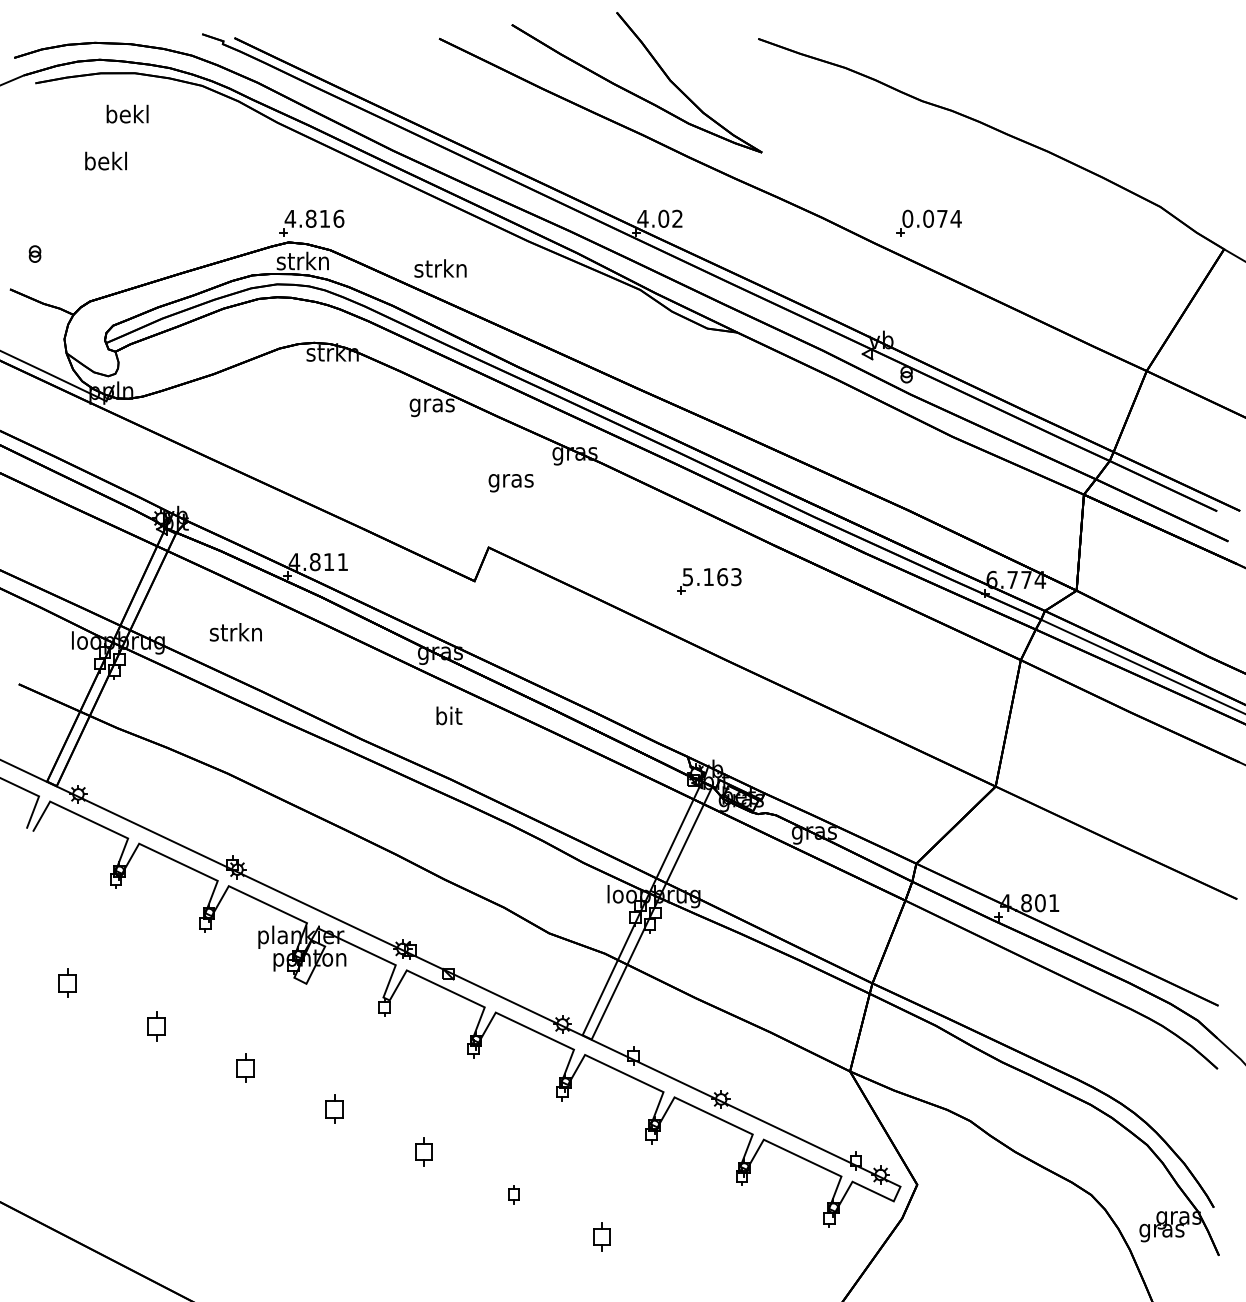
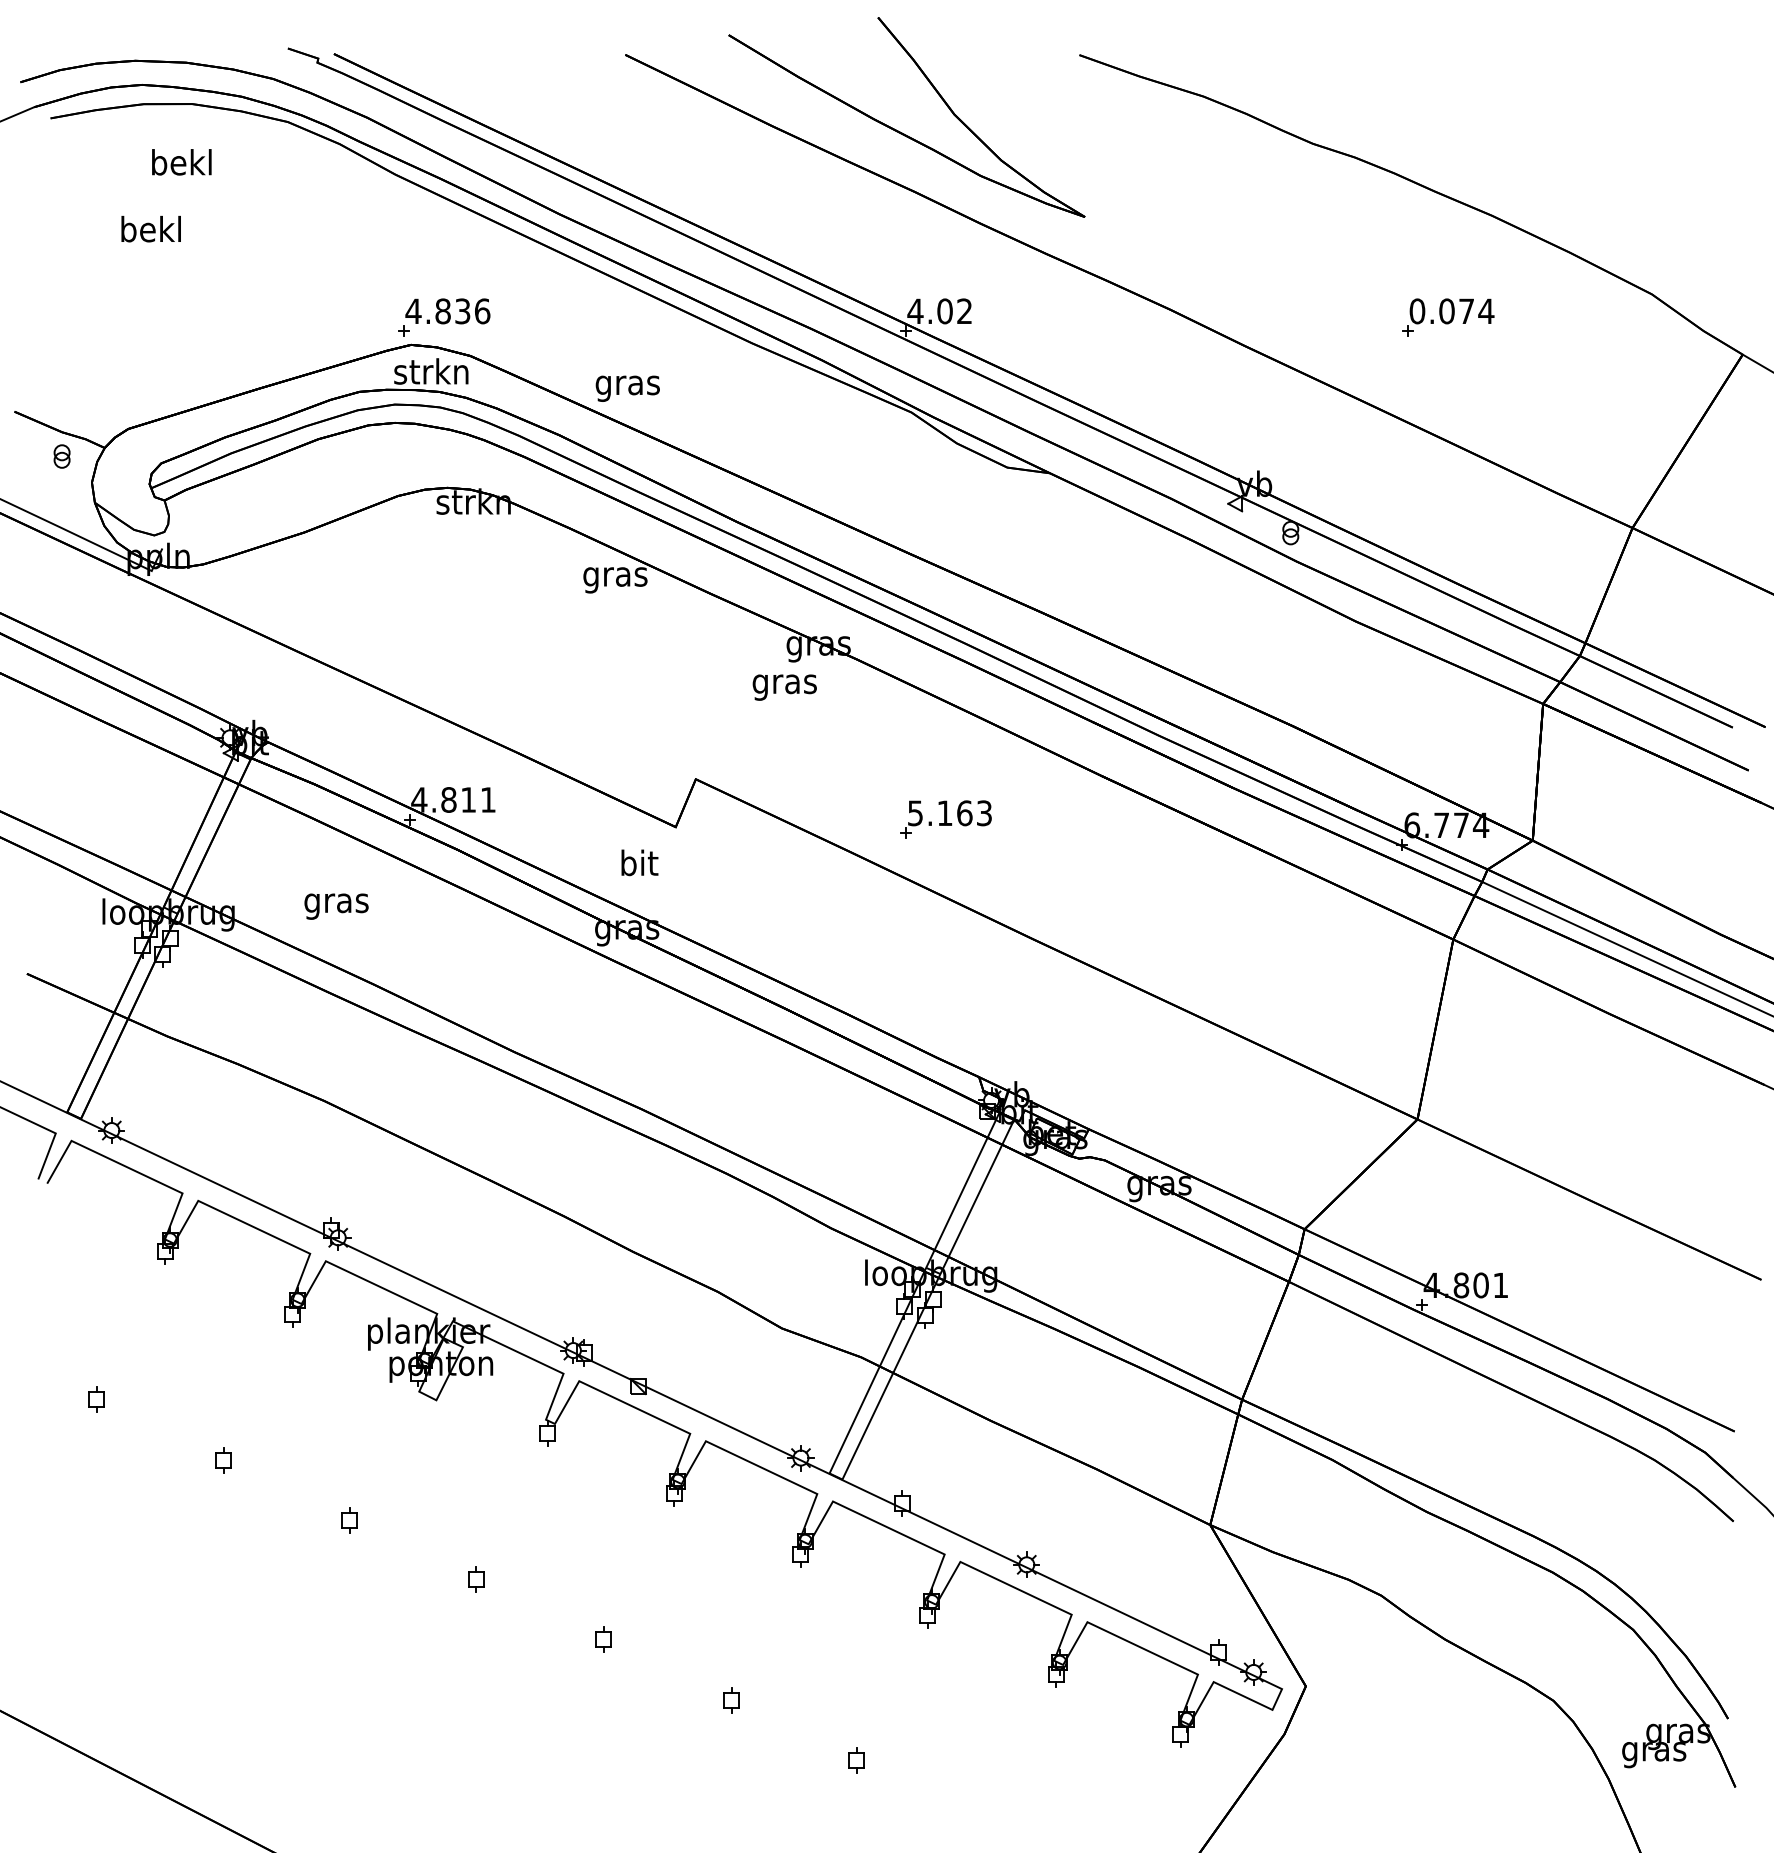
text: (324, 218) -> (462, 311), 4.816 -> 4.836
part: (929, 223) -> (1448, 317), moved
part: (34, 254) -> (61, 456), moved
text: (440, 270) -> (627, 384), strkn -> gras
text: (510, 483) -> (784, 687), moved
part: (709, 581) -> (945, 819), moved
text: (235, 634) -> (335, 902), strkn -> gras
text: (449, 715) -> (639, 862), moved
part: (67, 983) -> (96, 1399), size x0.62
part: (156, 1026) -> (223, 1460), size x0.62
part: (245, 1068) -> (349, 1520), size x0.62
part: (334, 1109) -> (476, 1579), size x0.62
part: (423, 1151) -> (603, 1639), size x0.62
part: (601, 1236) -> (856, 1760), size x0.62

